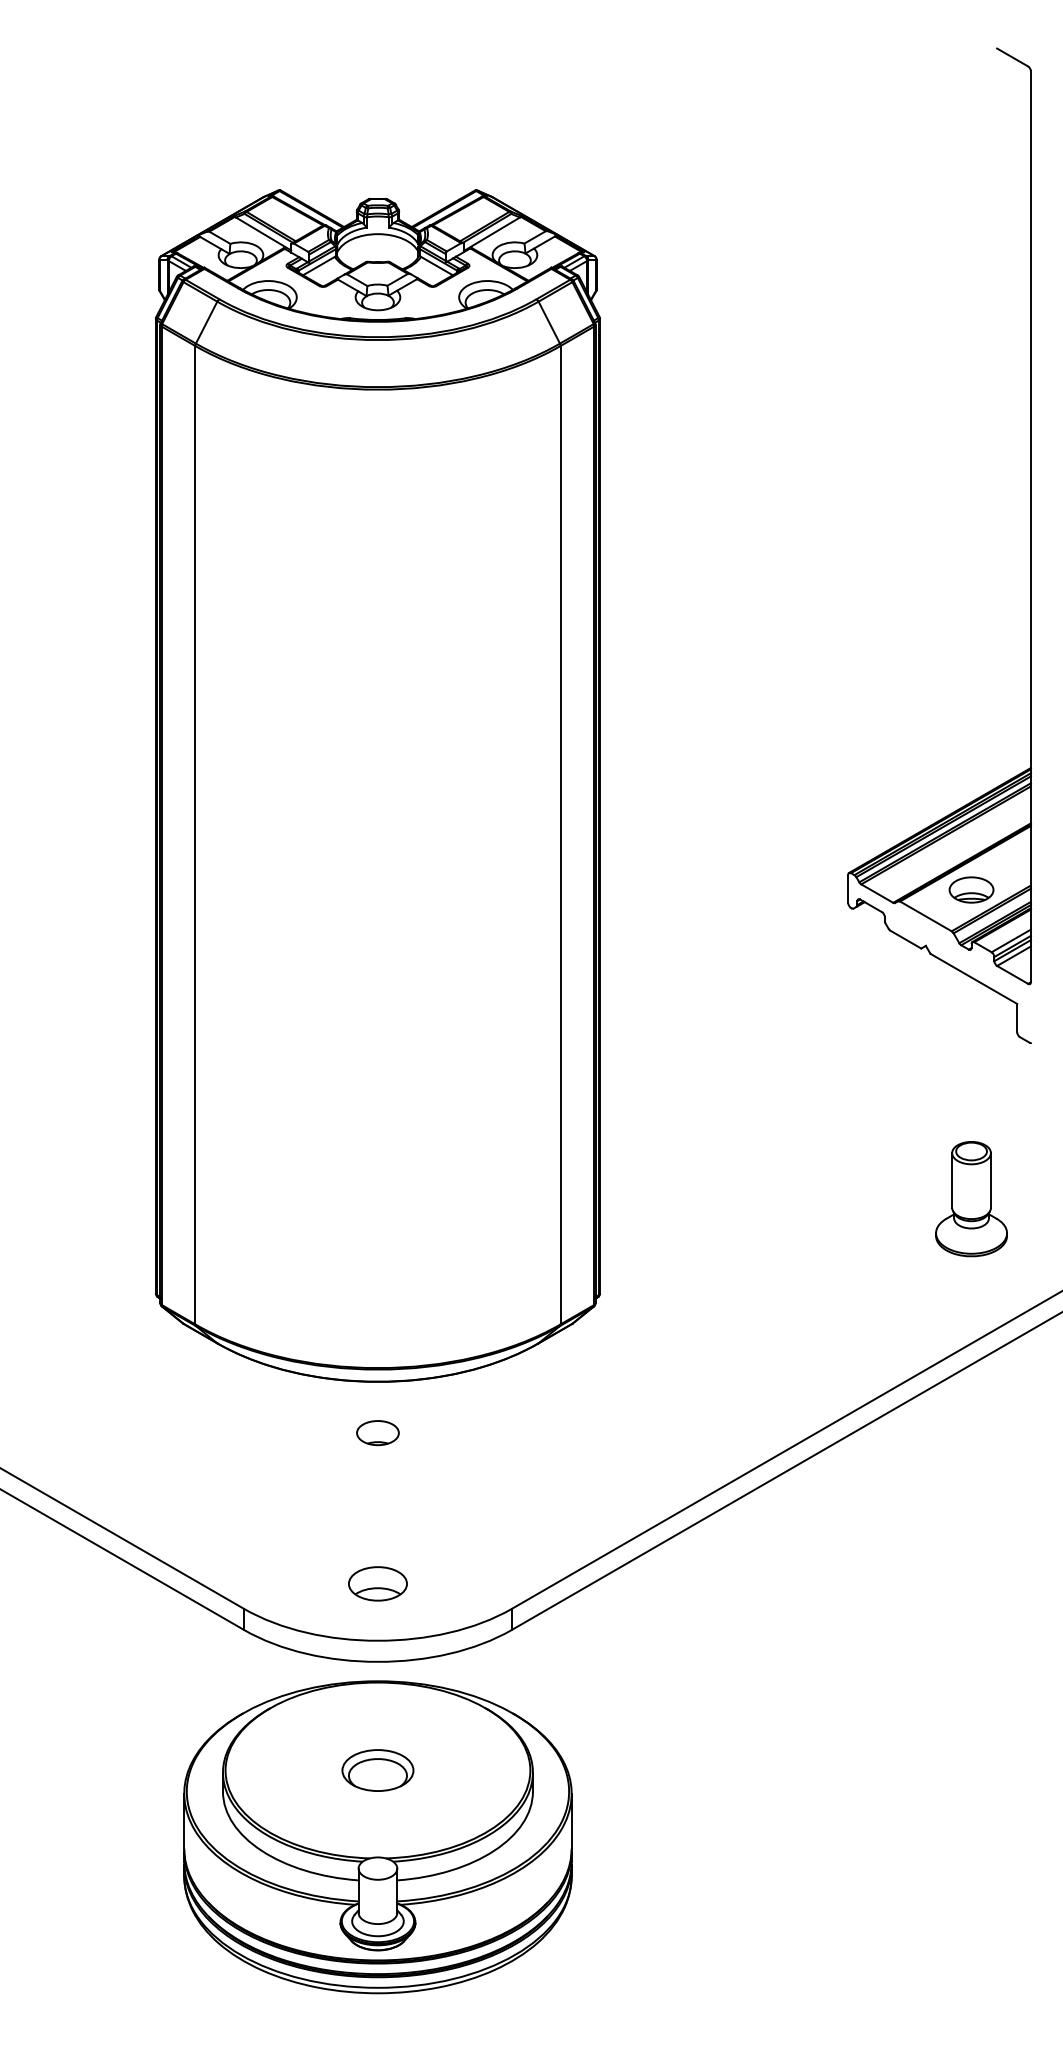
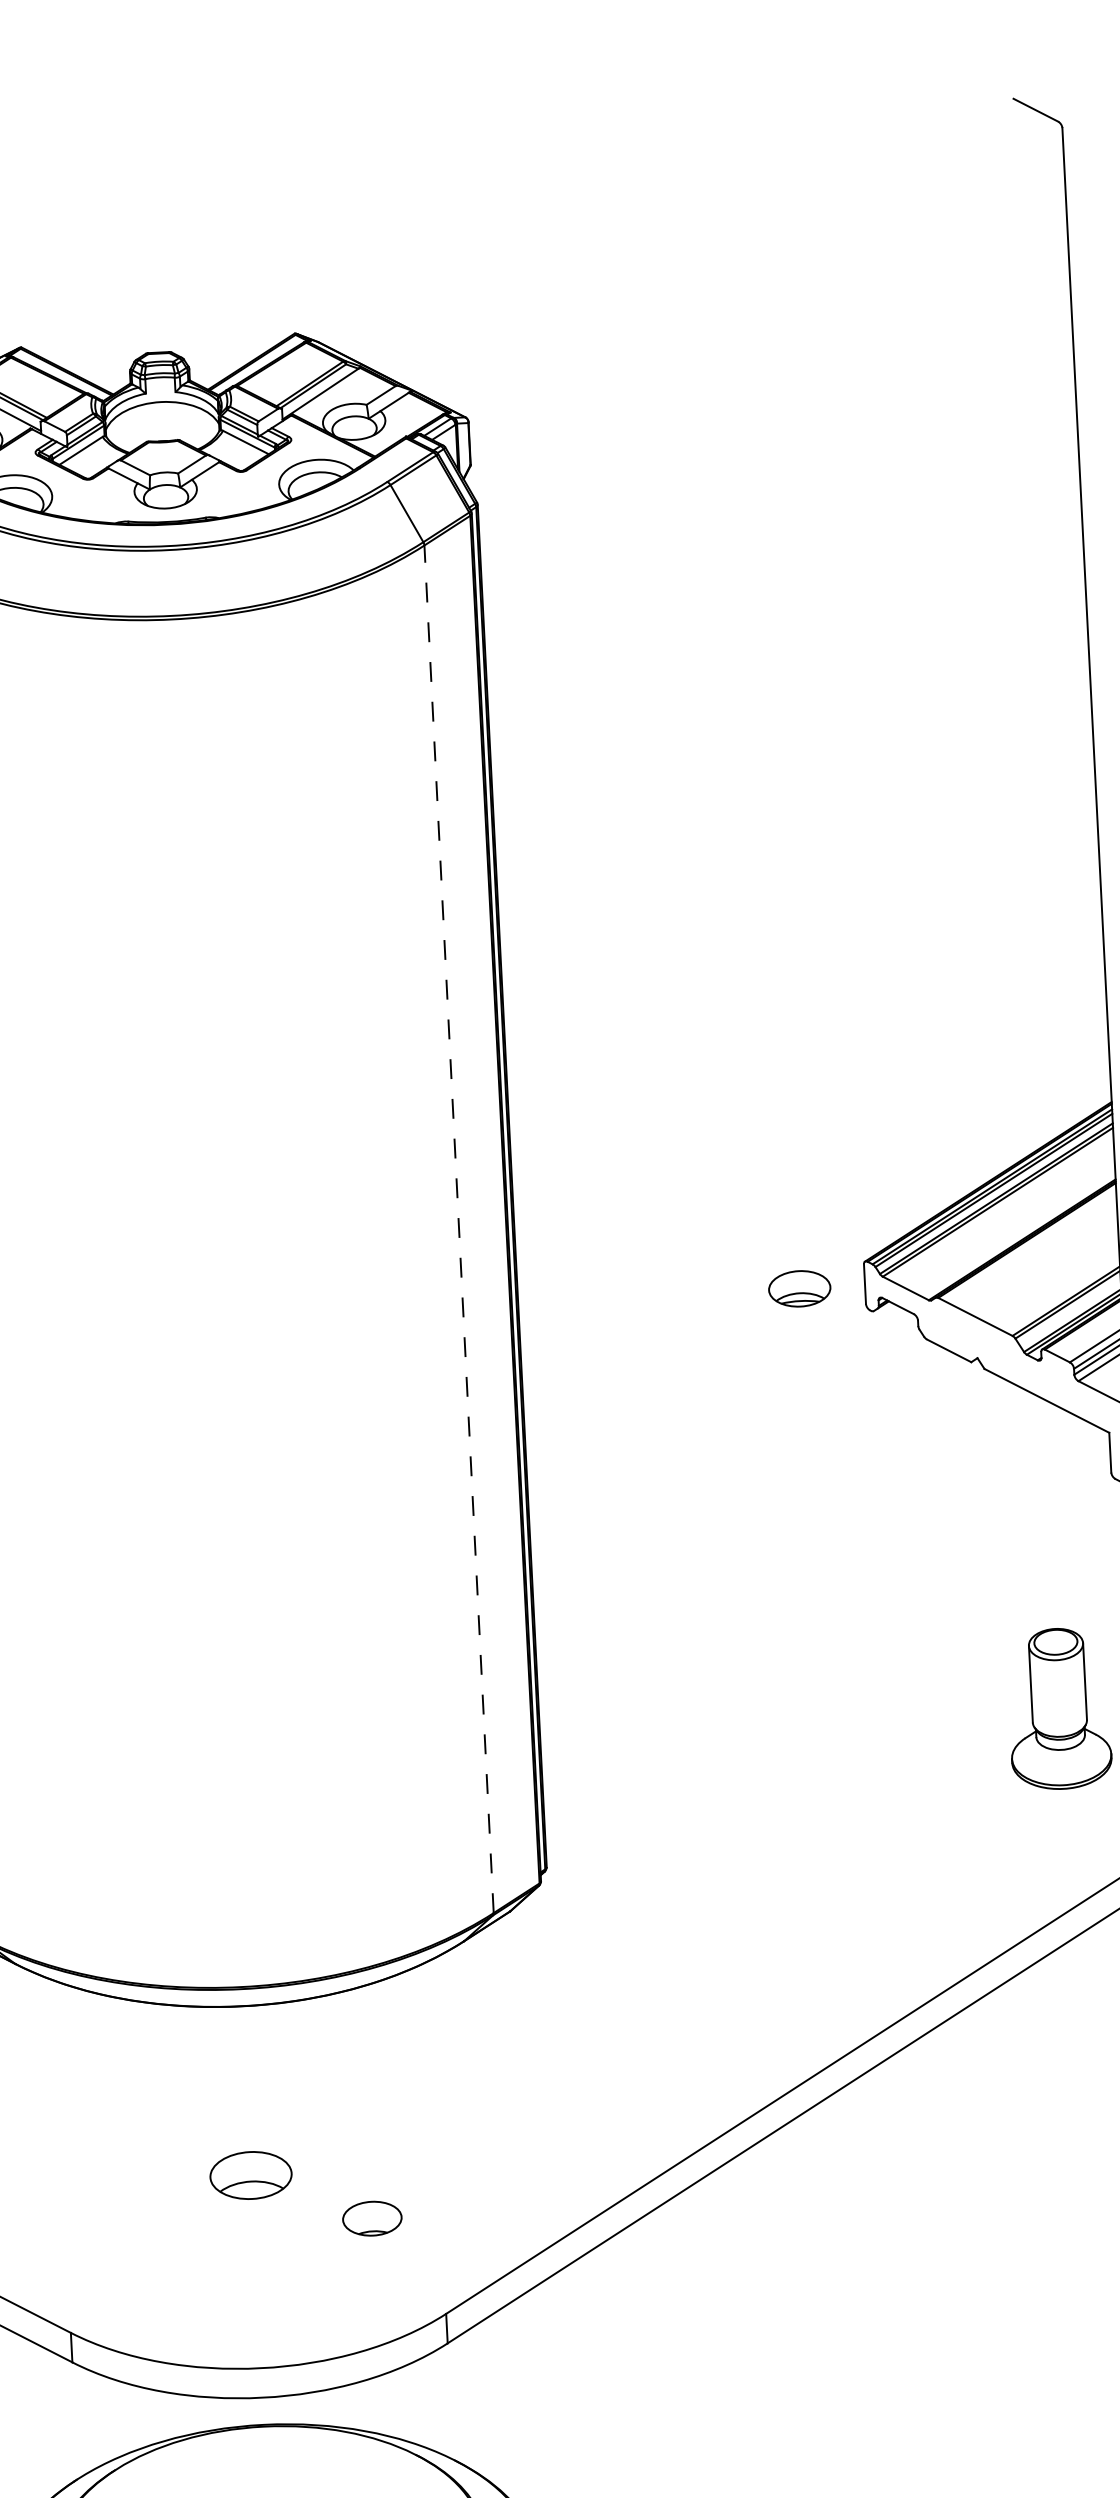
line: (560, 834) -> (458, 1228), solid -> dashed
part: (971, 889) -> (799, 1288), moved
part: (377, 1433) -> (371, 2219), moved
part: (377, 1583) -> (250, 2175), moved

